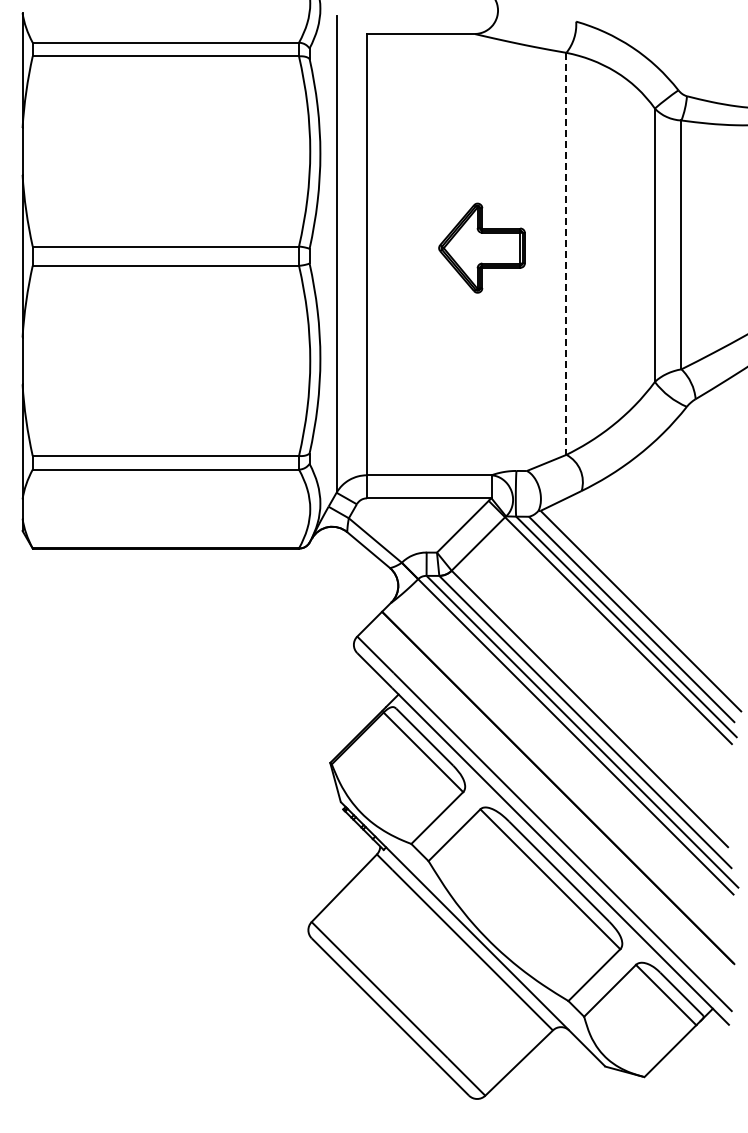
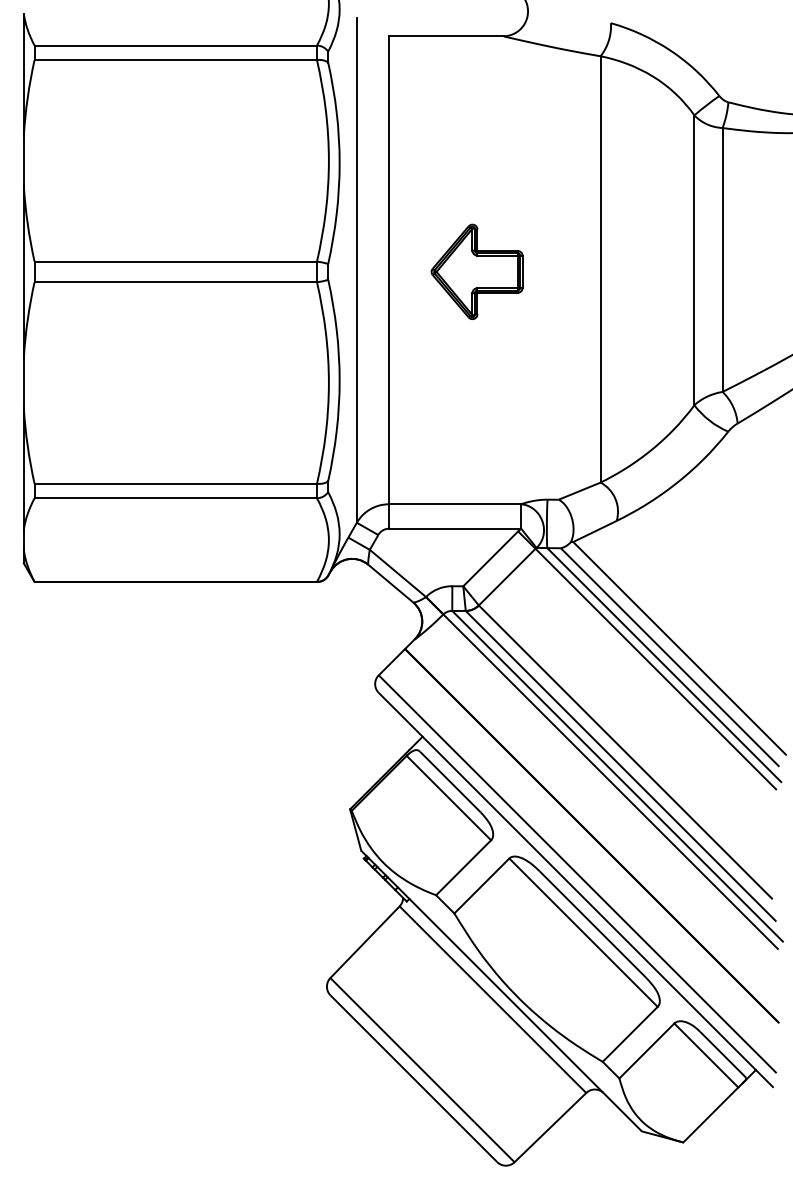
part: (481, 247) -> (476, 271), moved
line: (566, 254) -> (600, 270), dashed -> solid

